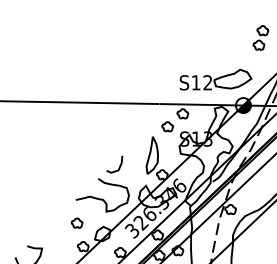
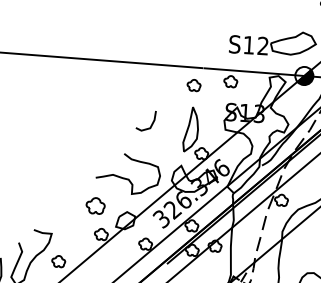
part: (167, 126) -> (193, 85), moved
line: (118, 167) -> (150, 124), moved
part: (76, 222) -> (94, 204), size x1.4

